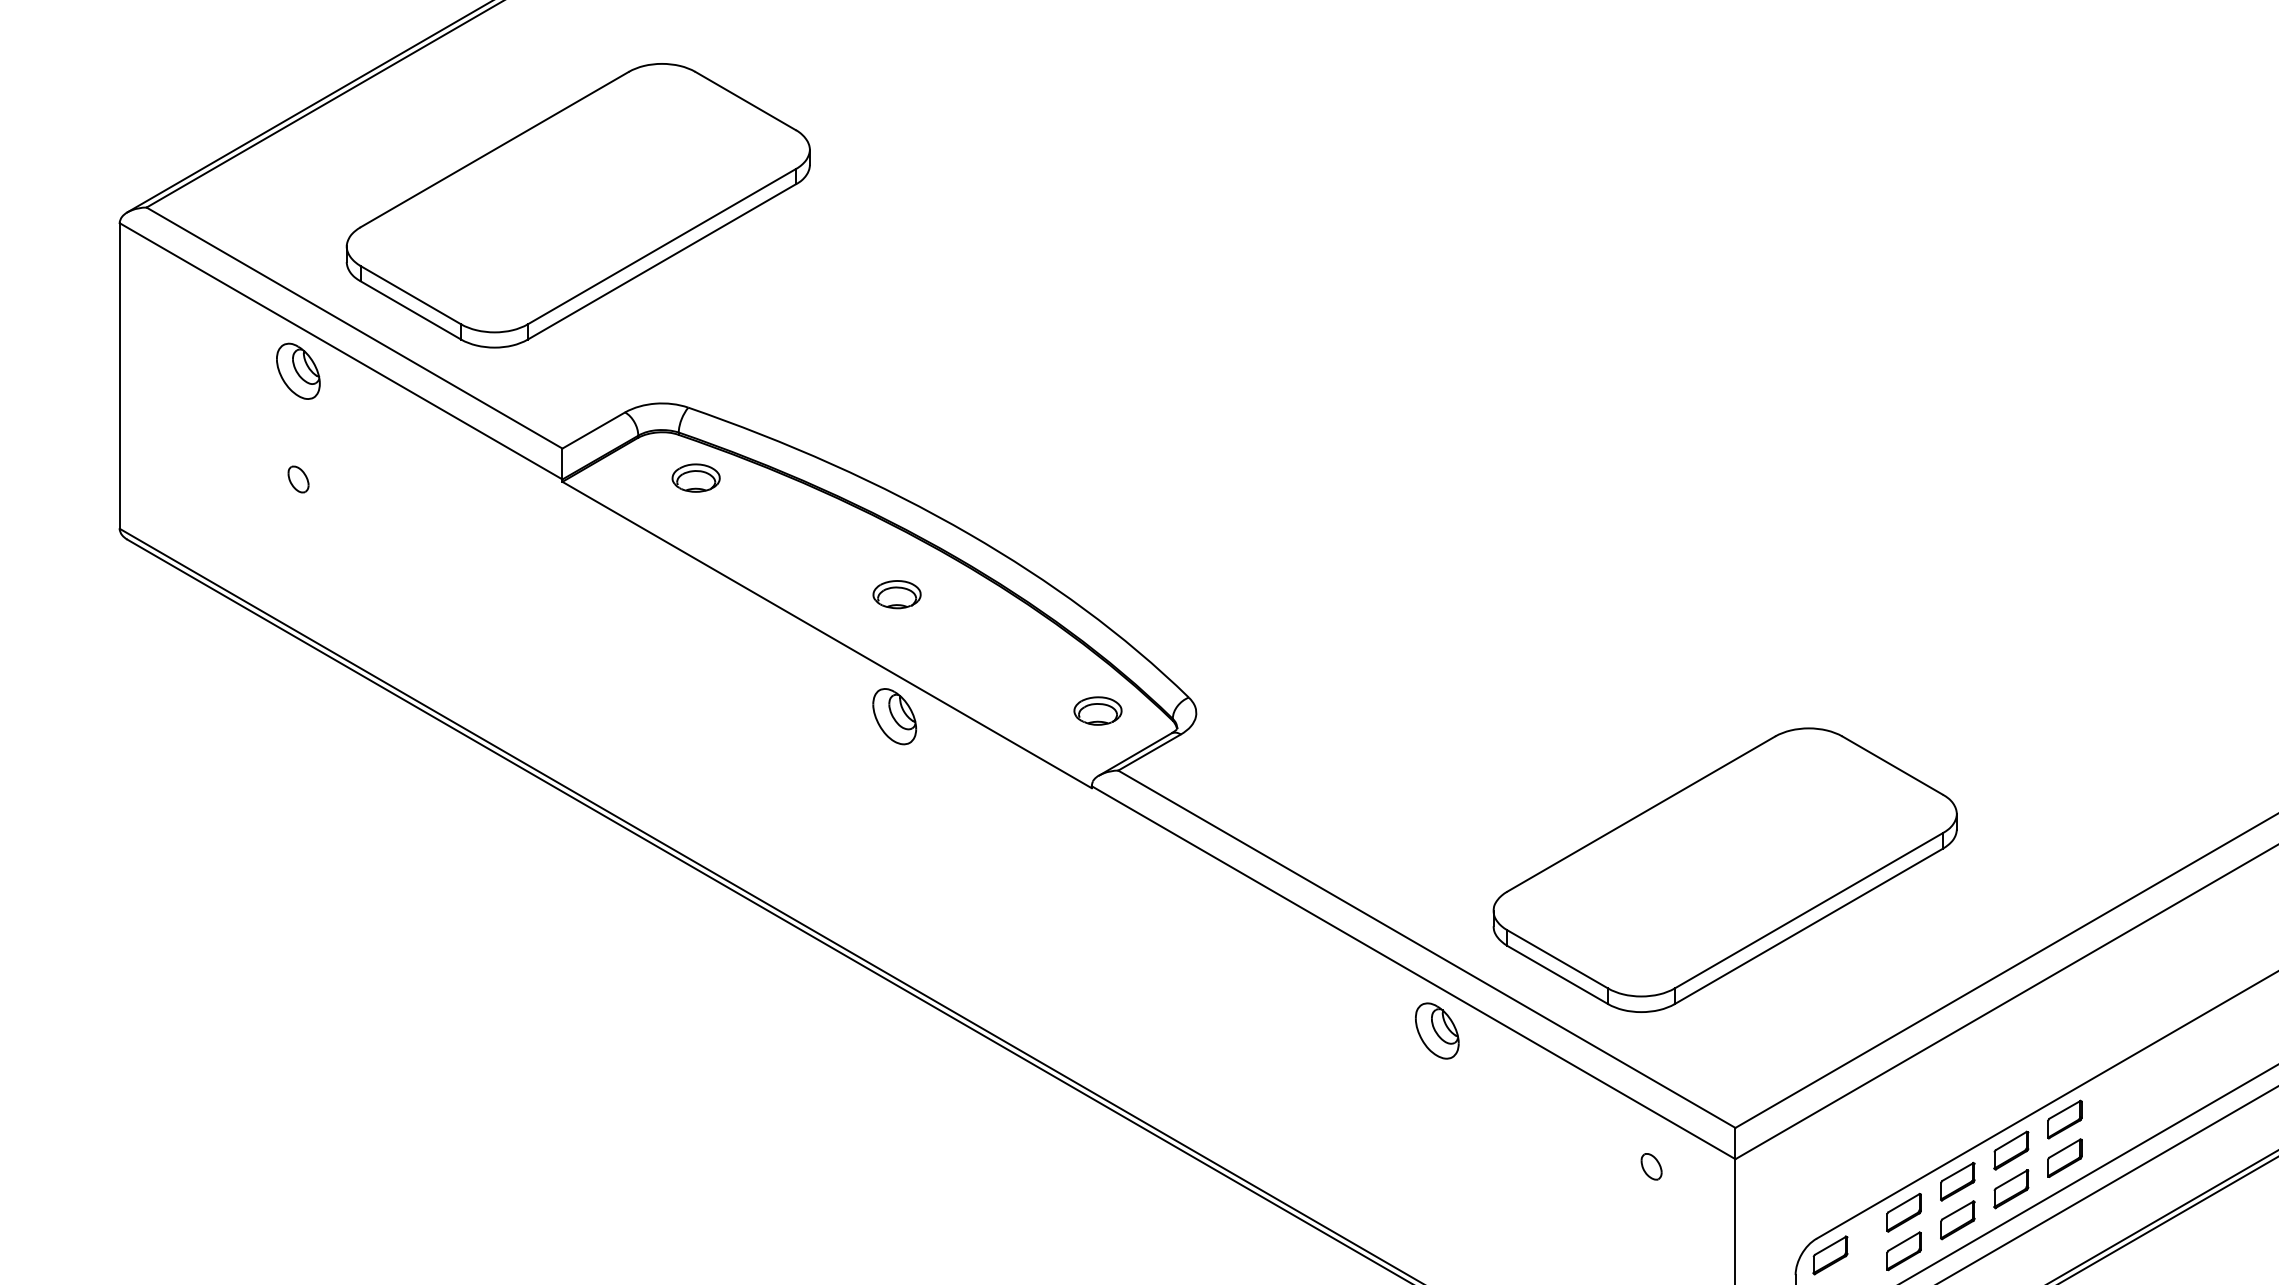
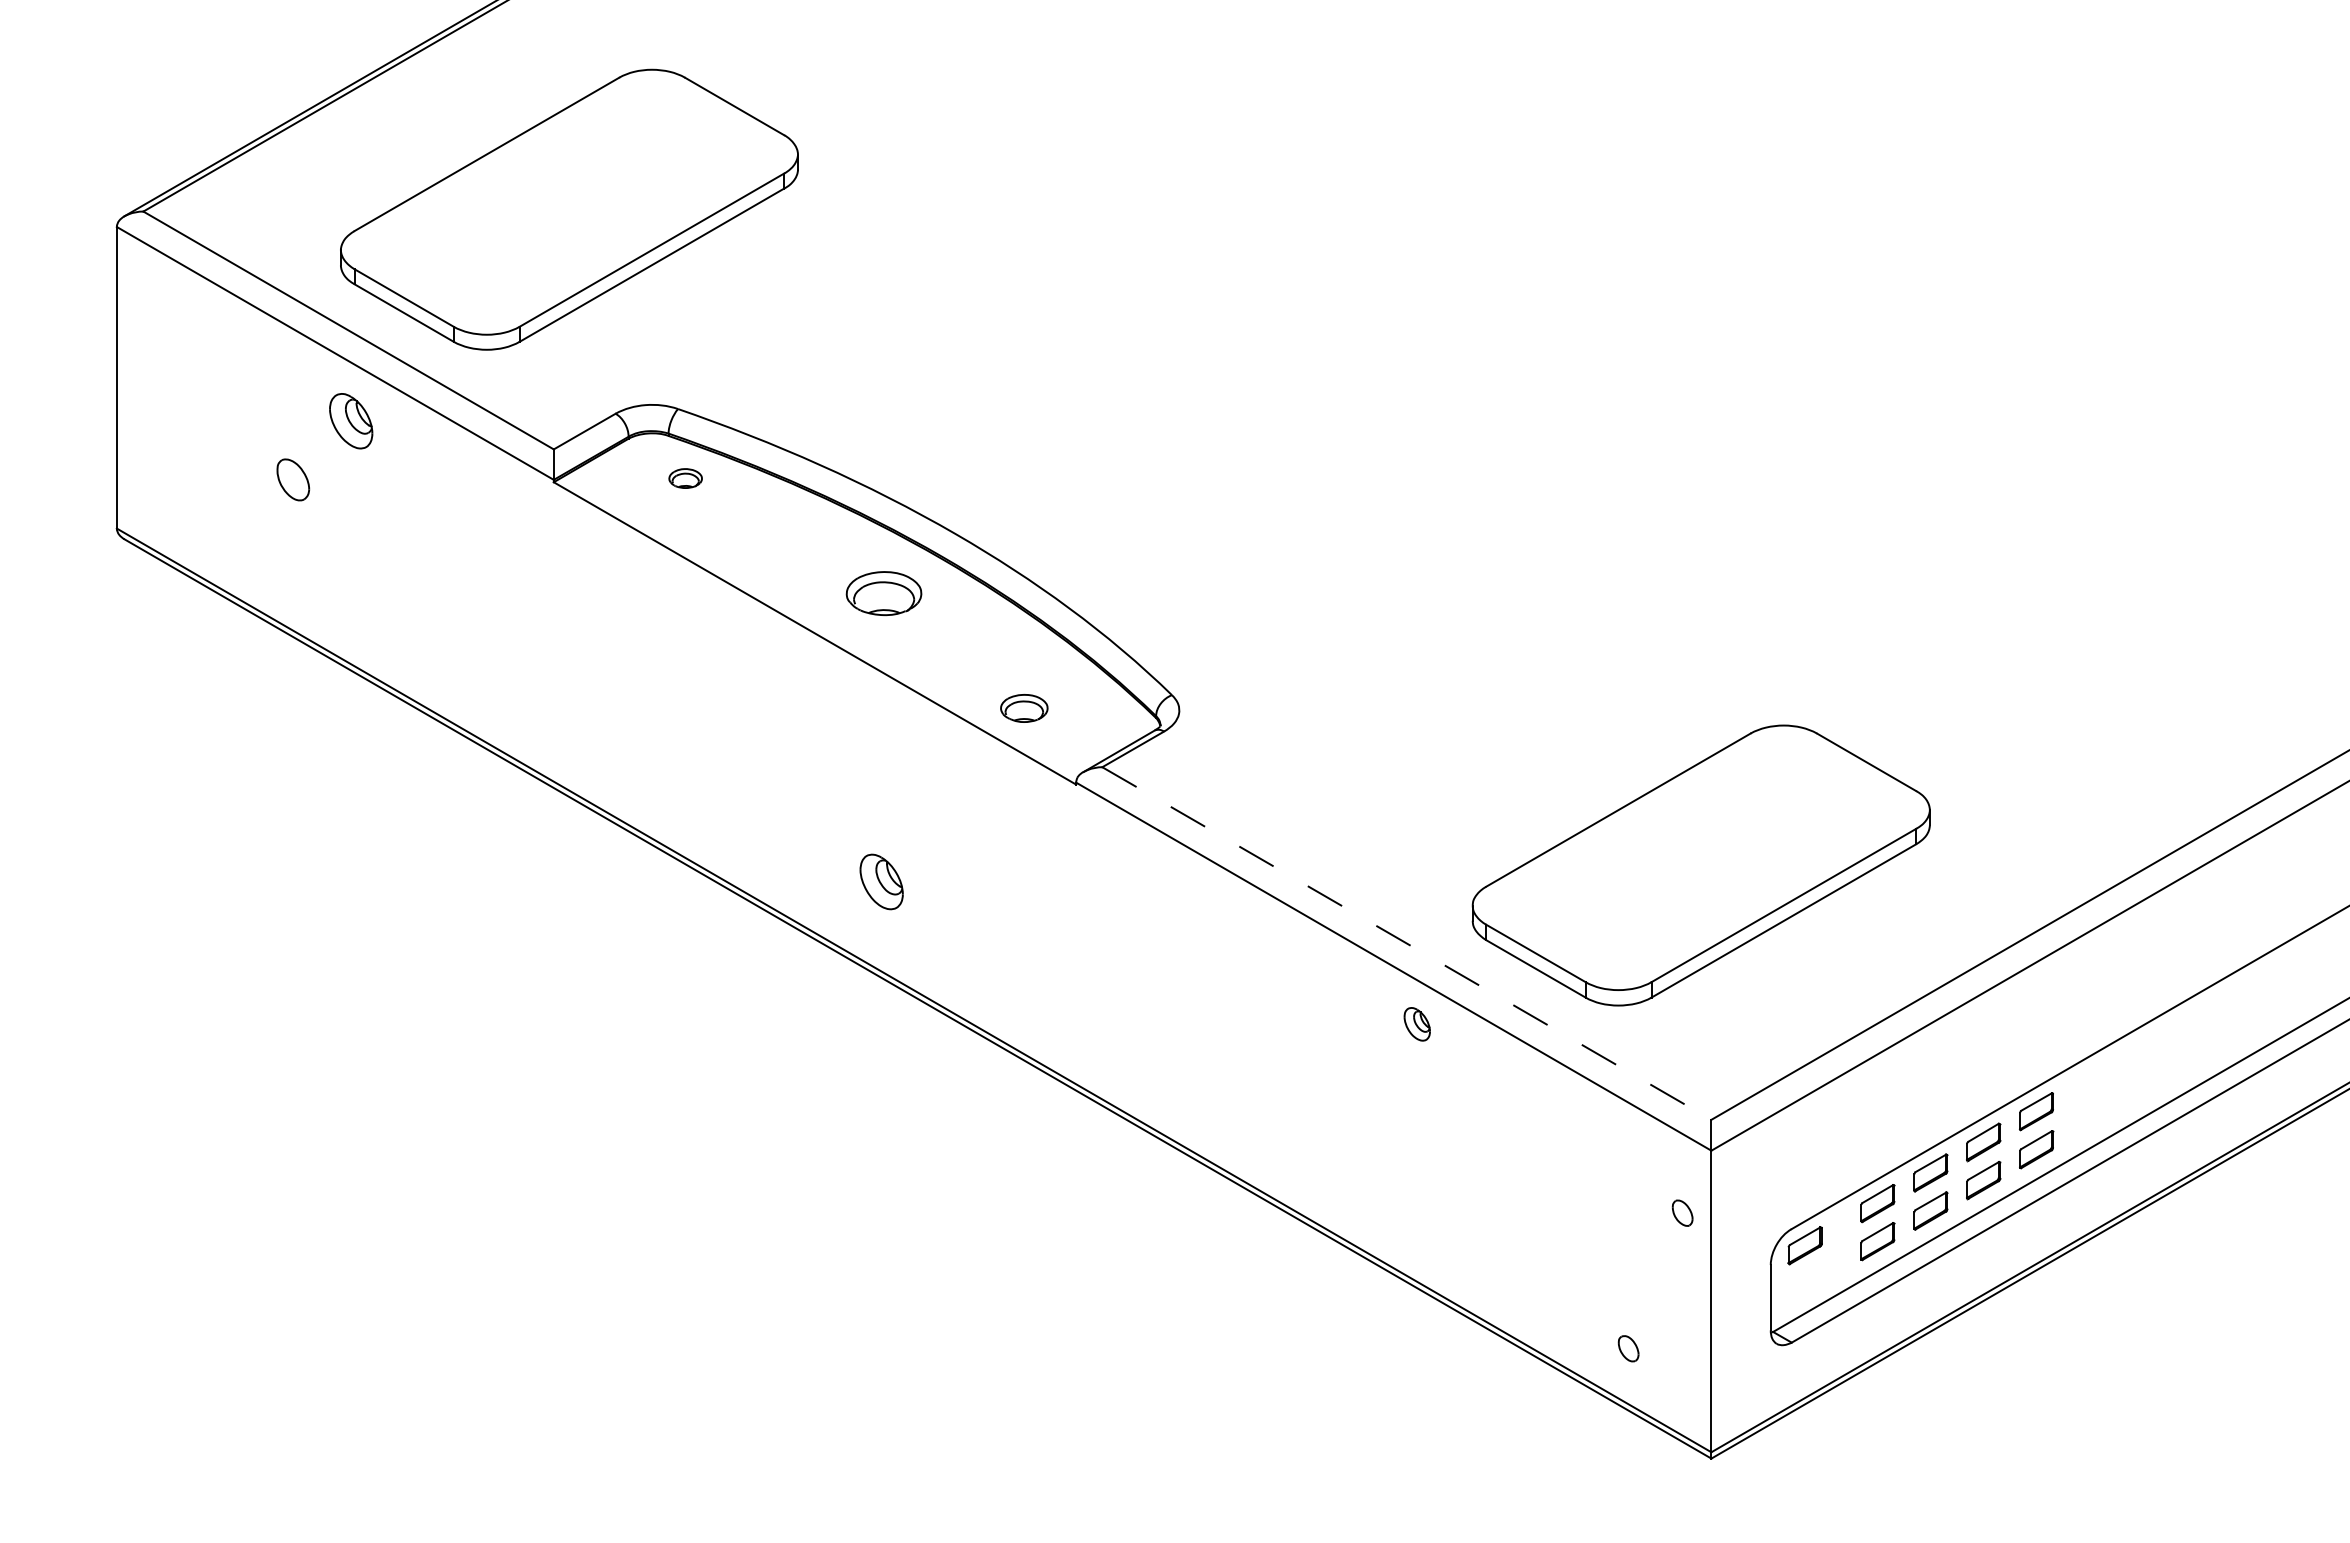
part: (298, 371) -> (351, 421), moved
part: (695, 478) -> (685, 478), size x0.7
part: (298, 479) -> (293, 479), size x1.6
part: (896, 594) -> (883, 593), size x1.6
part: (1098, 711) -> (1024, 708), moved
part: (894, 716) -> (881, 881), moved
line: (1426, 949) -> (1406, 943), solid -> dashed
part: (1437, 1031) -> (1417, 1024), size x0.6
part: (1651, 1166) -> (1682, 1212), moved

